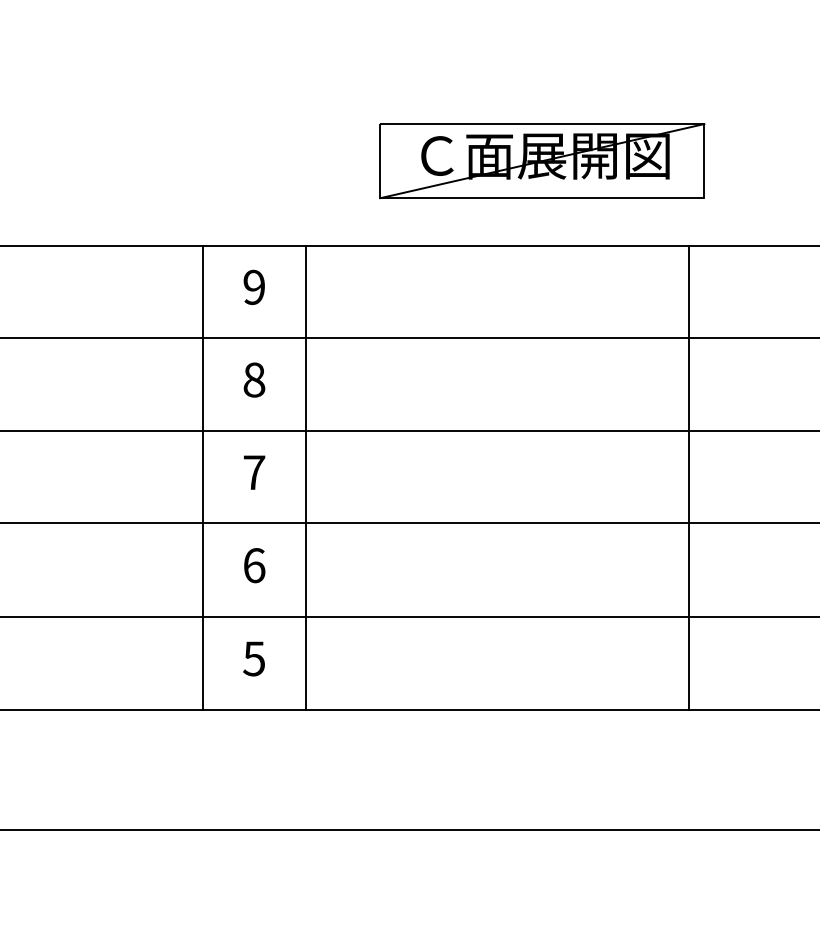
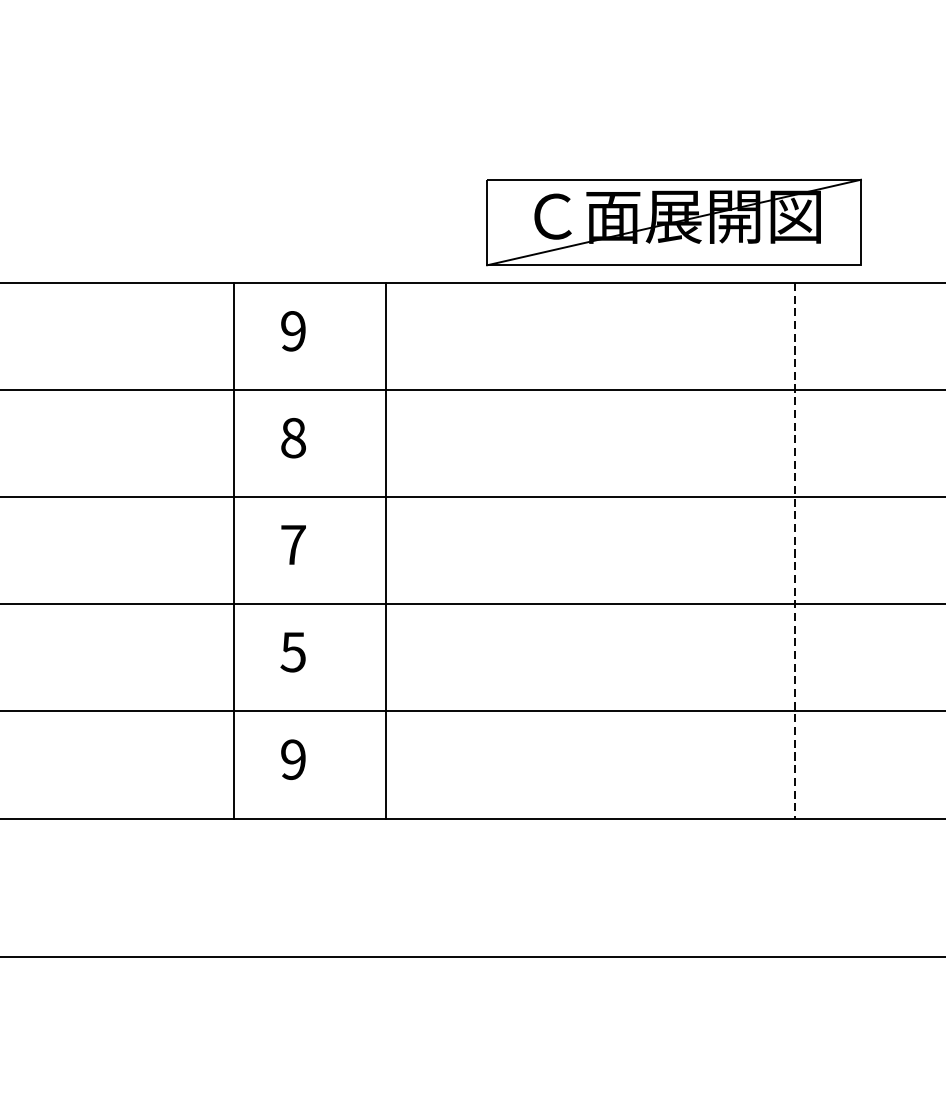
part: (542, 161) -> (674, 222), moved
line: (305, 477) -> (385, 550), moved
line: (689, 478) -> (795, 551), solid -> dashed
text: (254, 565) -> (293, 652), 6 -> 5
text: (253, 658) -> (292, 759), 5 -> 9

